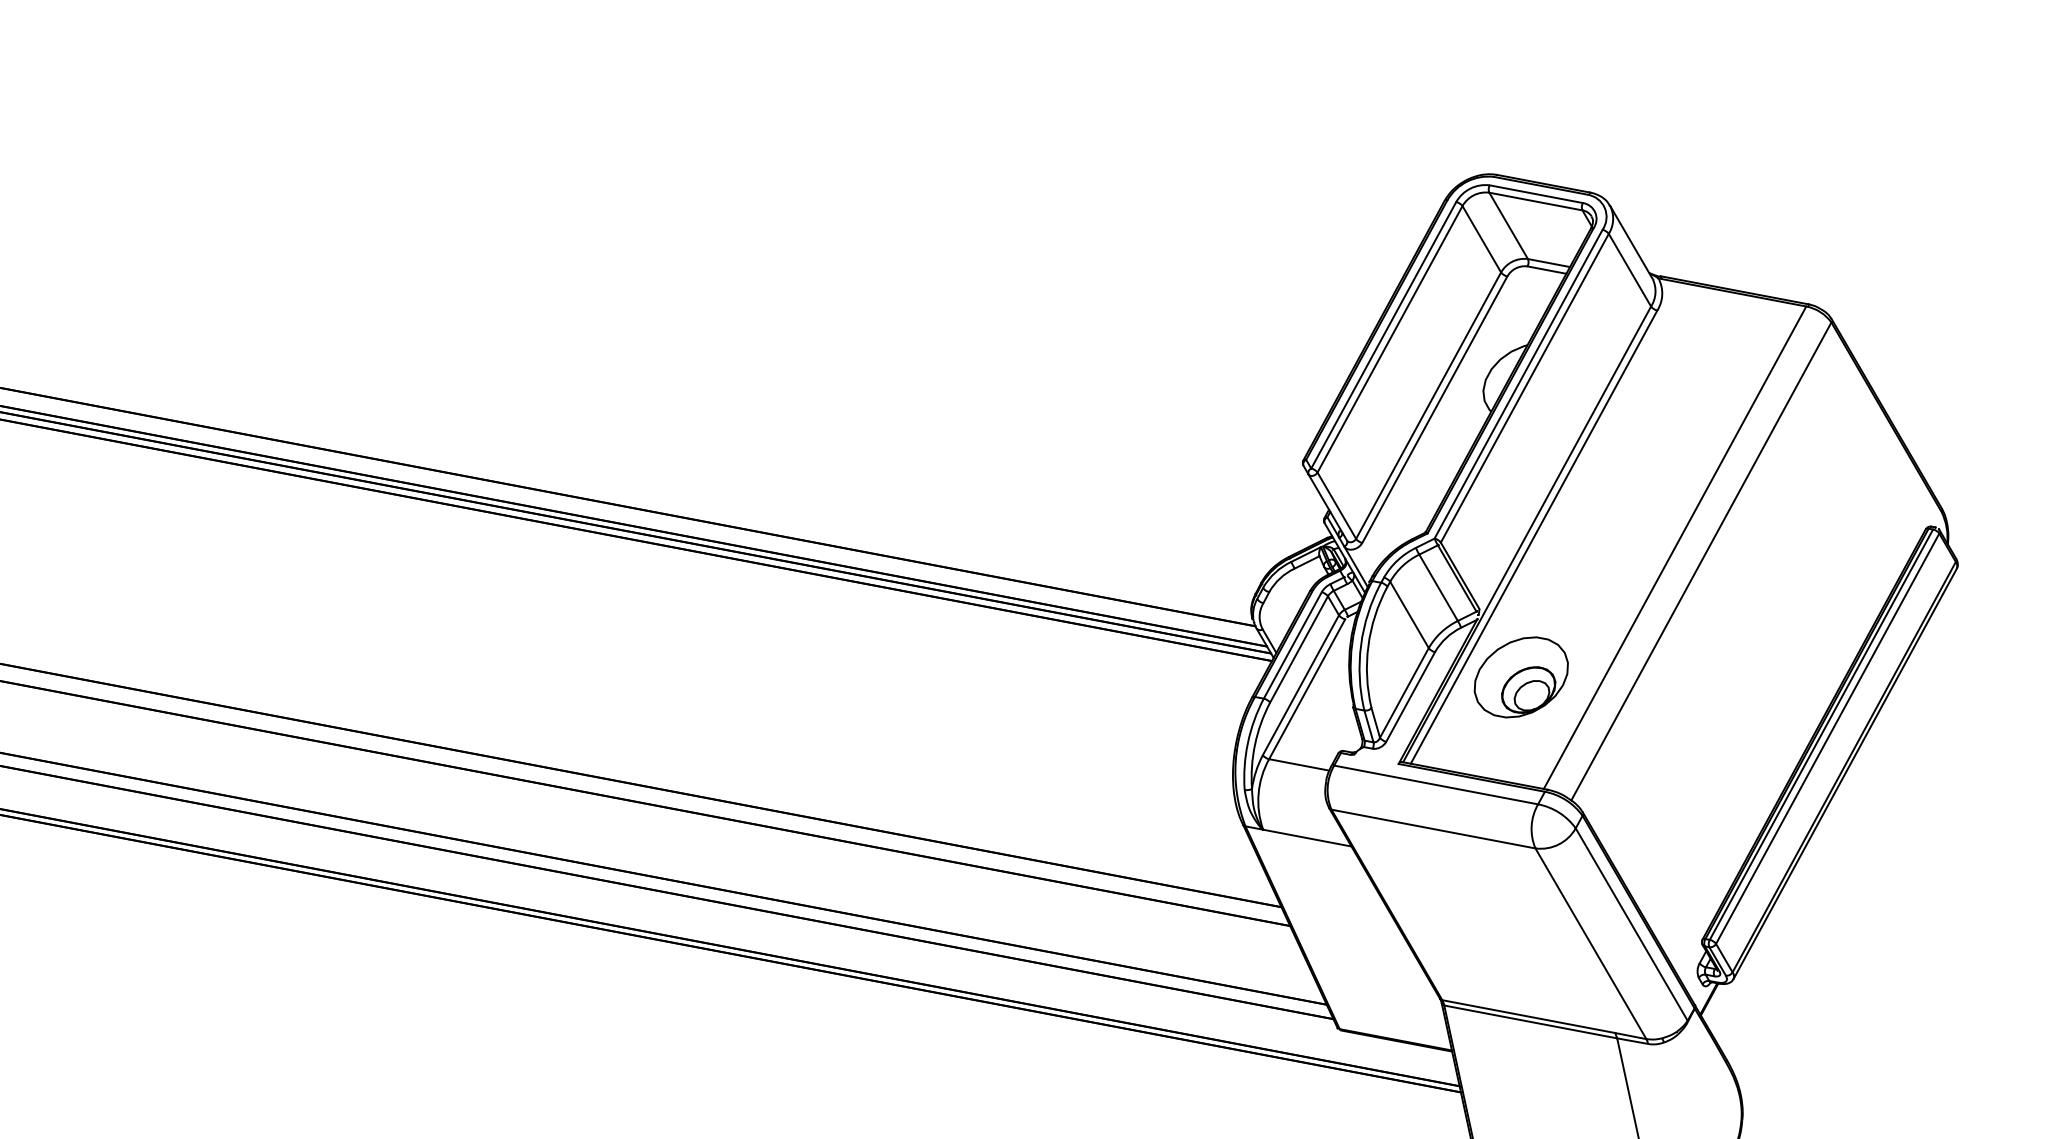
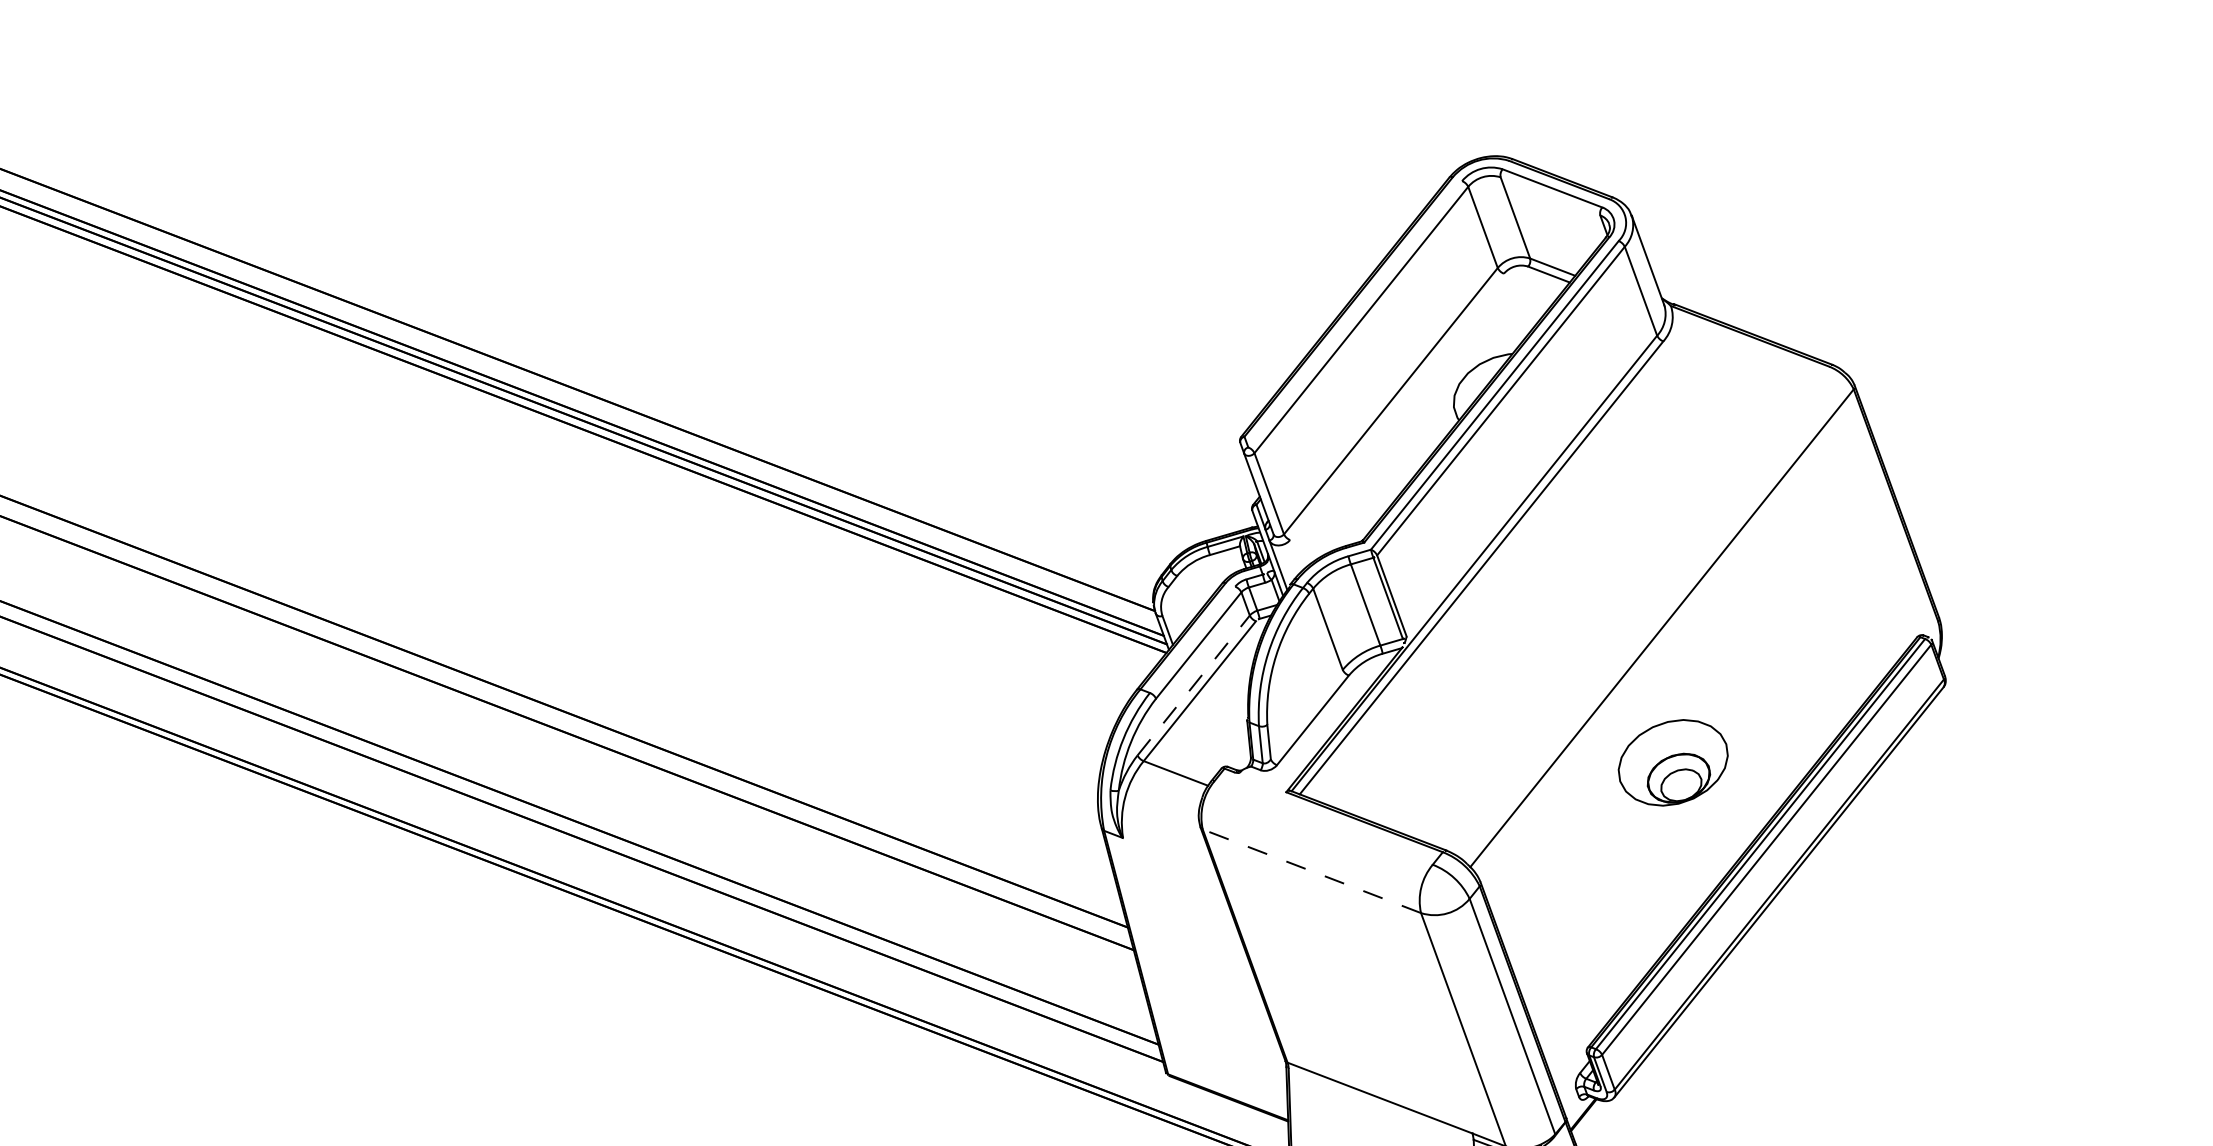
line: (1535, 201) -> (1550, 196), removed
line: (1383, 335) -> (1354, 314), removed
line: (1434, 409) -> (1396, 406), removed
line: (1674, 547) -> (1635, 607), removed
line: (1292, 645) -> (1192, 639), removed
part: (1520, 677) -> (1672, 762), moved
line: (1300, 685) -> (1193, 685), solid -> dashed
line: (1404, 692) -> (1307, 714), removed
line: (1436, 784) -> (1324, 822), removed
line: (1433, 829) -> (1311, 871), solid -> dashed
line: (1306, 837) -> (1169, 855), removed
line: (1530, 1021) -> (1381, 1103), removed

